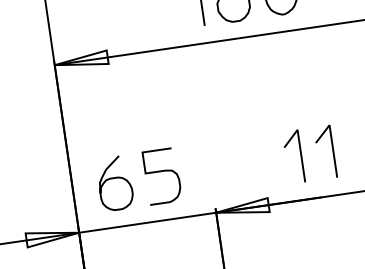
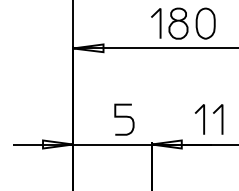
curve: (114, 179) -> (97, 117), removed

